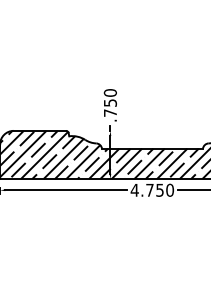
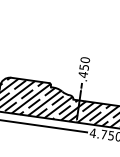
text: (110, 113) -> (83, 75), .750 -> .450

